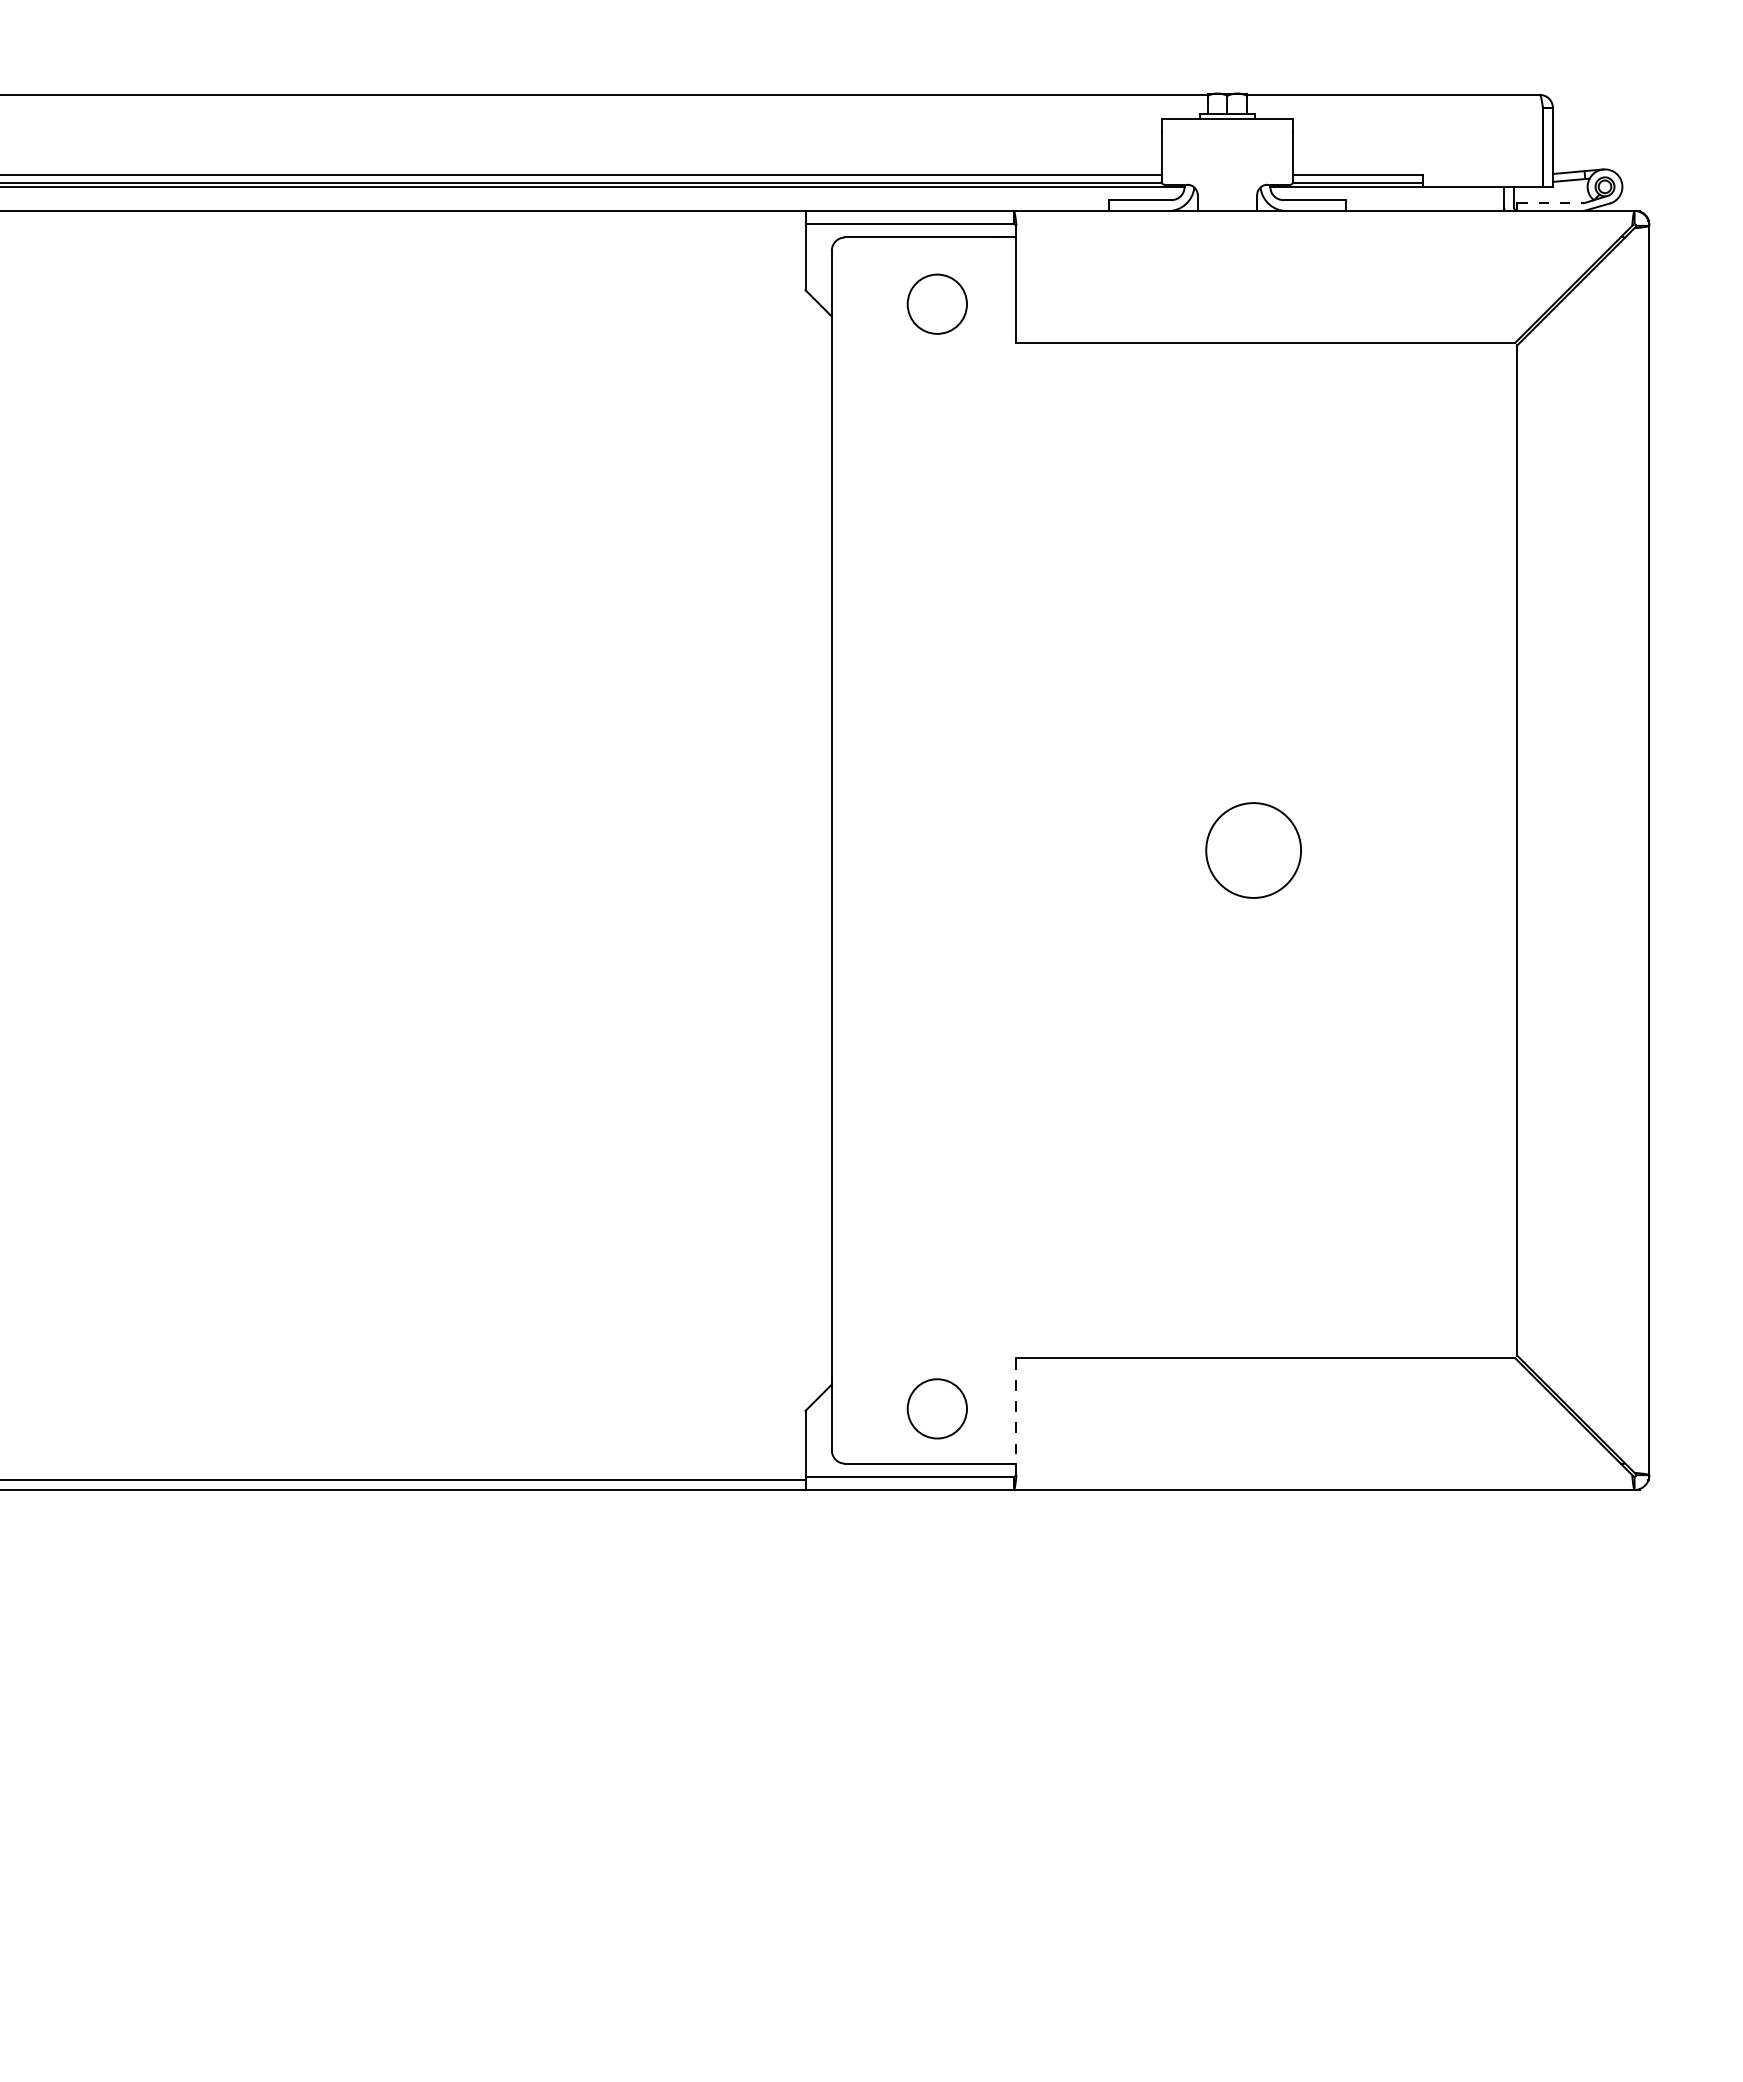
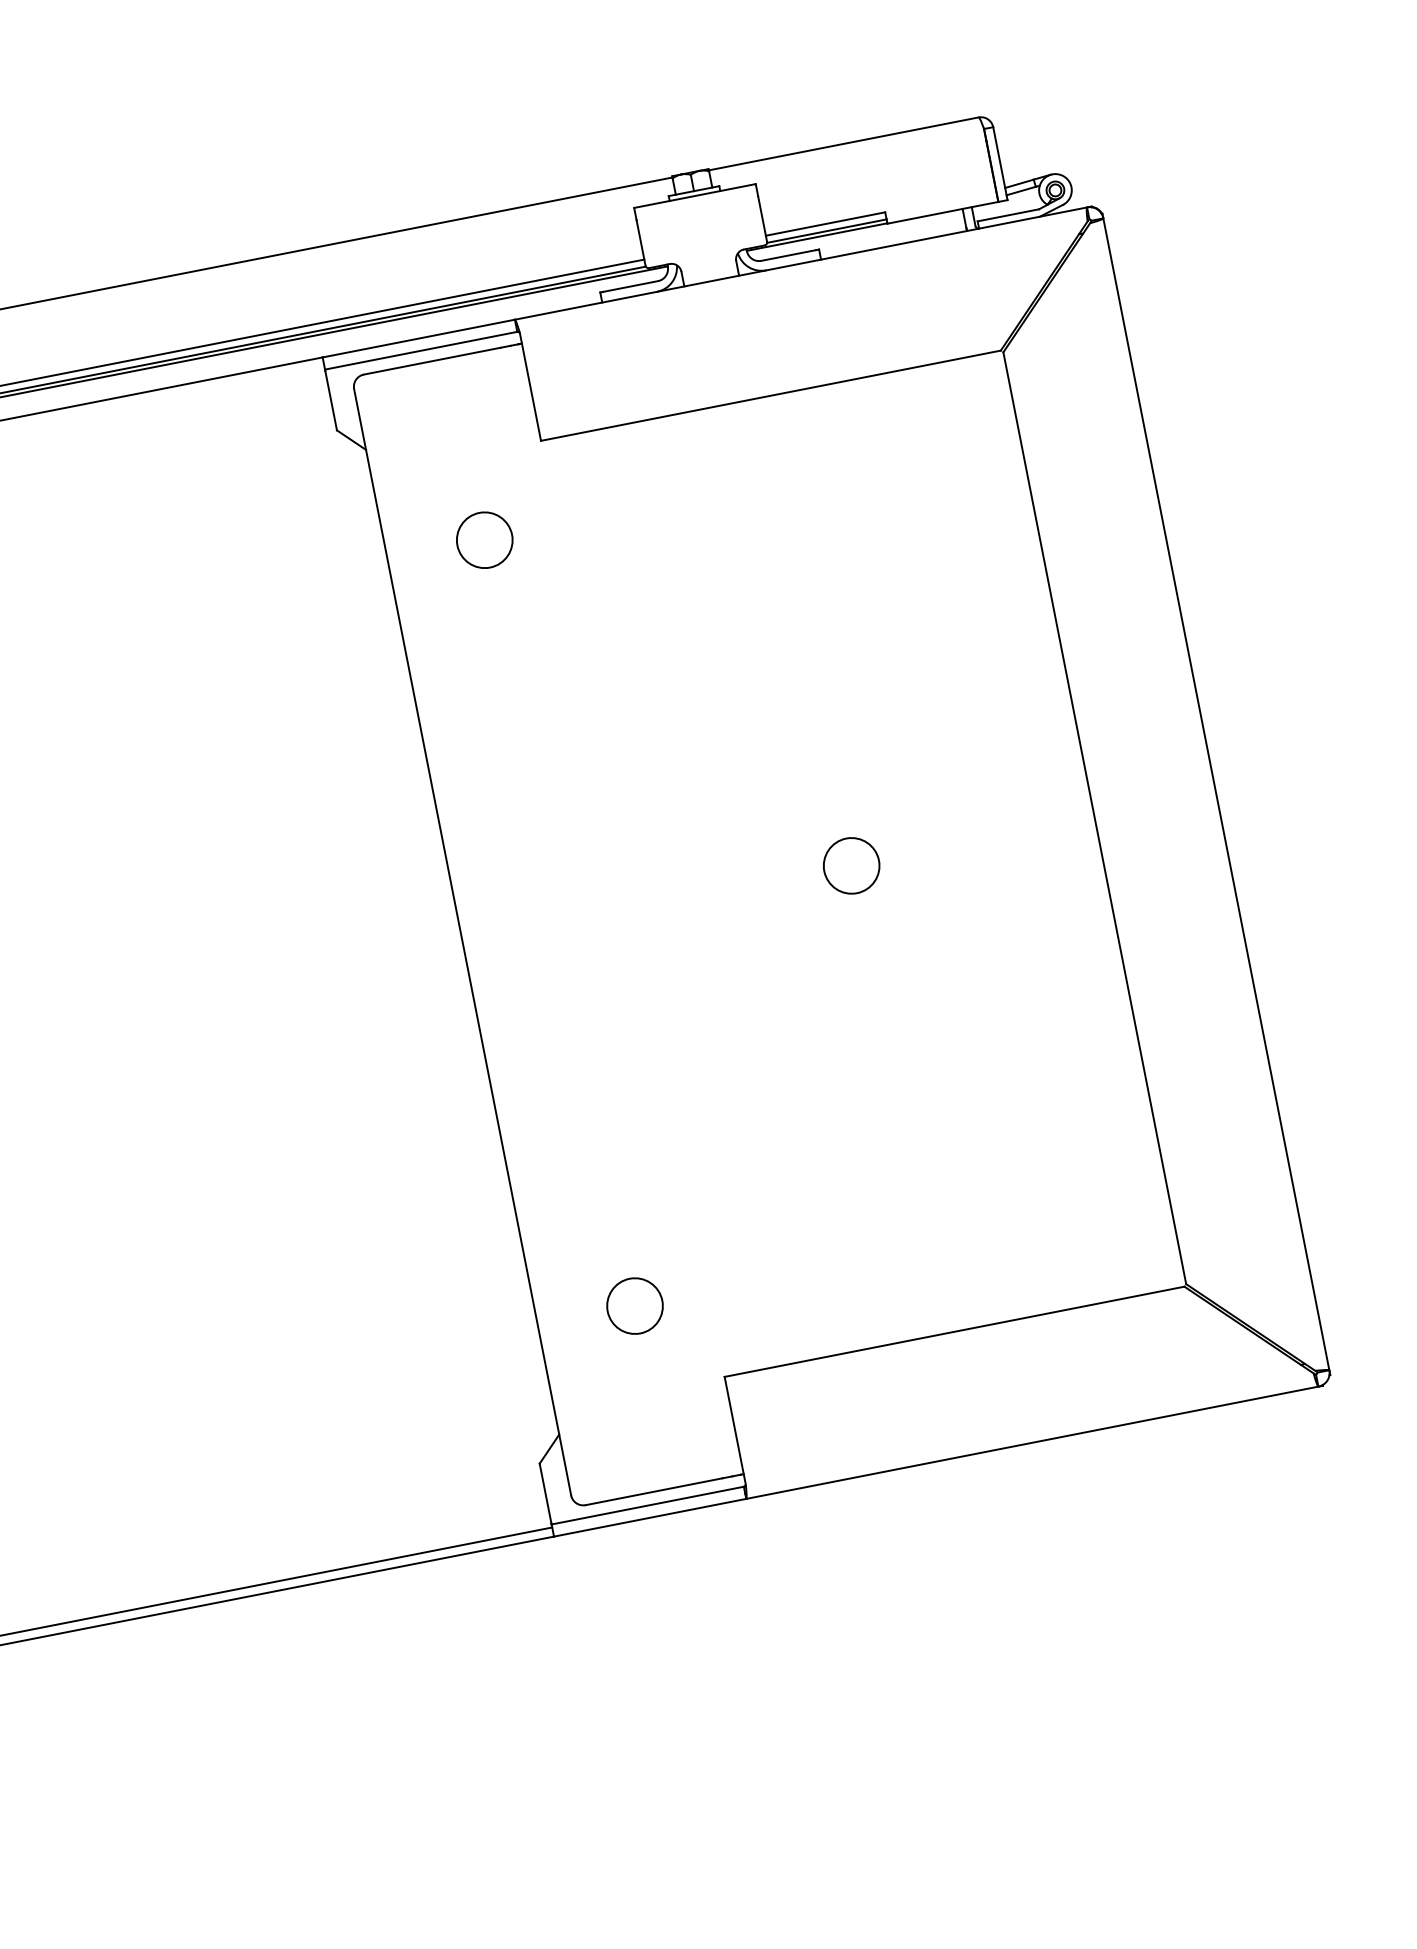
line: (1551, 203) -> (1009, 215), dashed -> solid
circle: (936, 303) -> (483, 539), moved
circle: (1253, 850) -> (851, 865), size x0.62
circle: (936, 1408) -> (634, 1305), moved
line: (1016, 1416) -> (735, 1430), dashed -> solid

